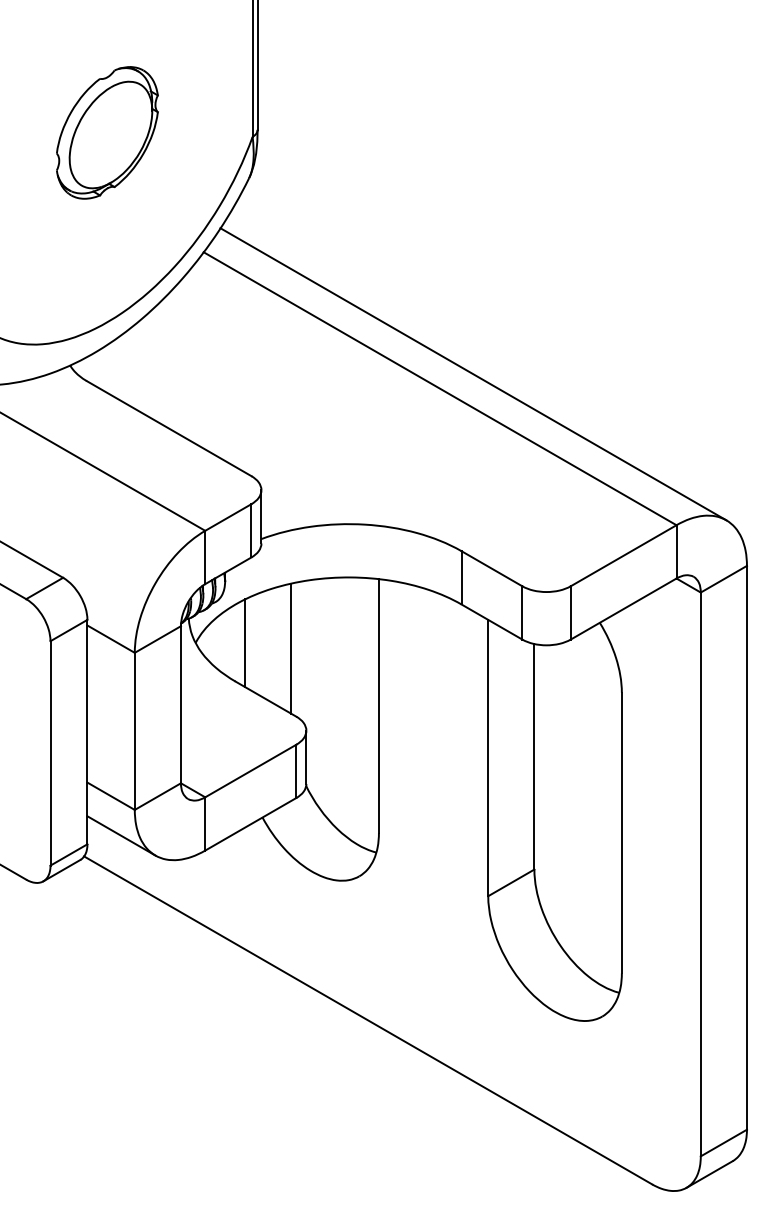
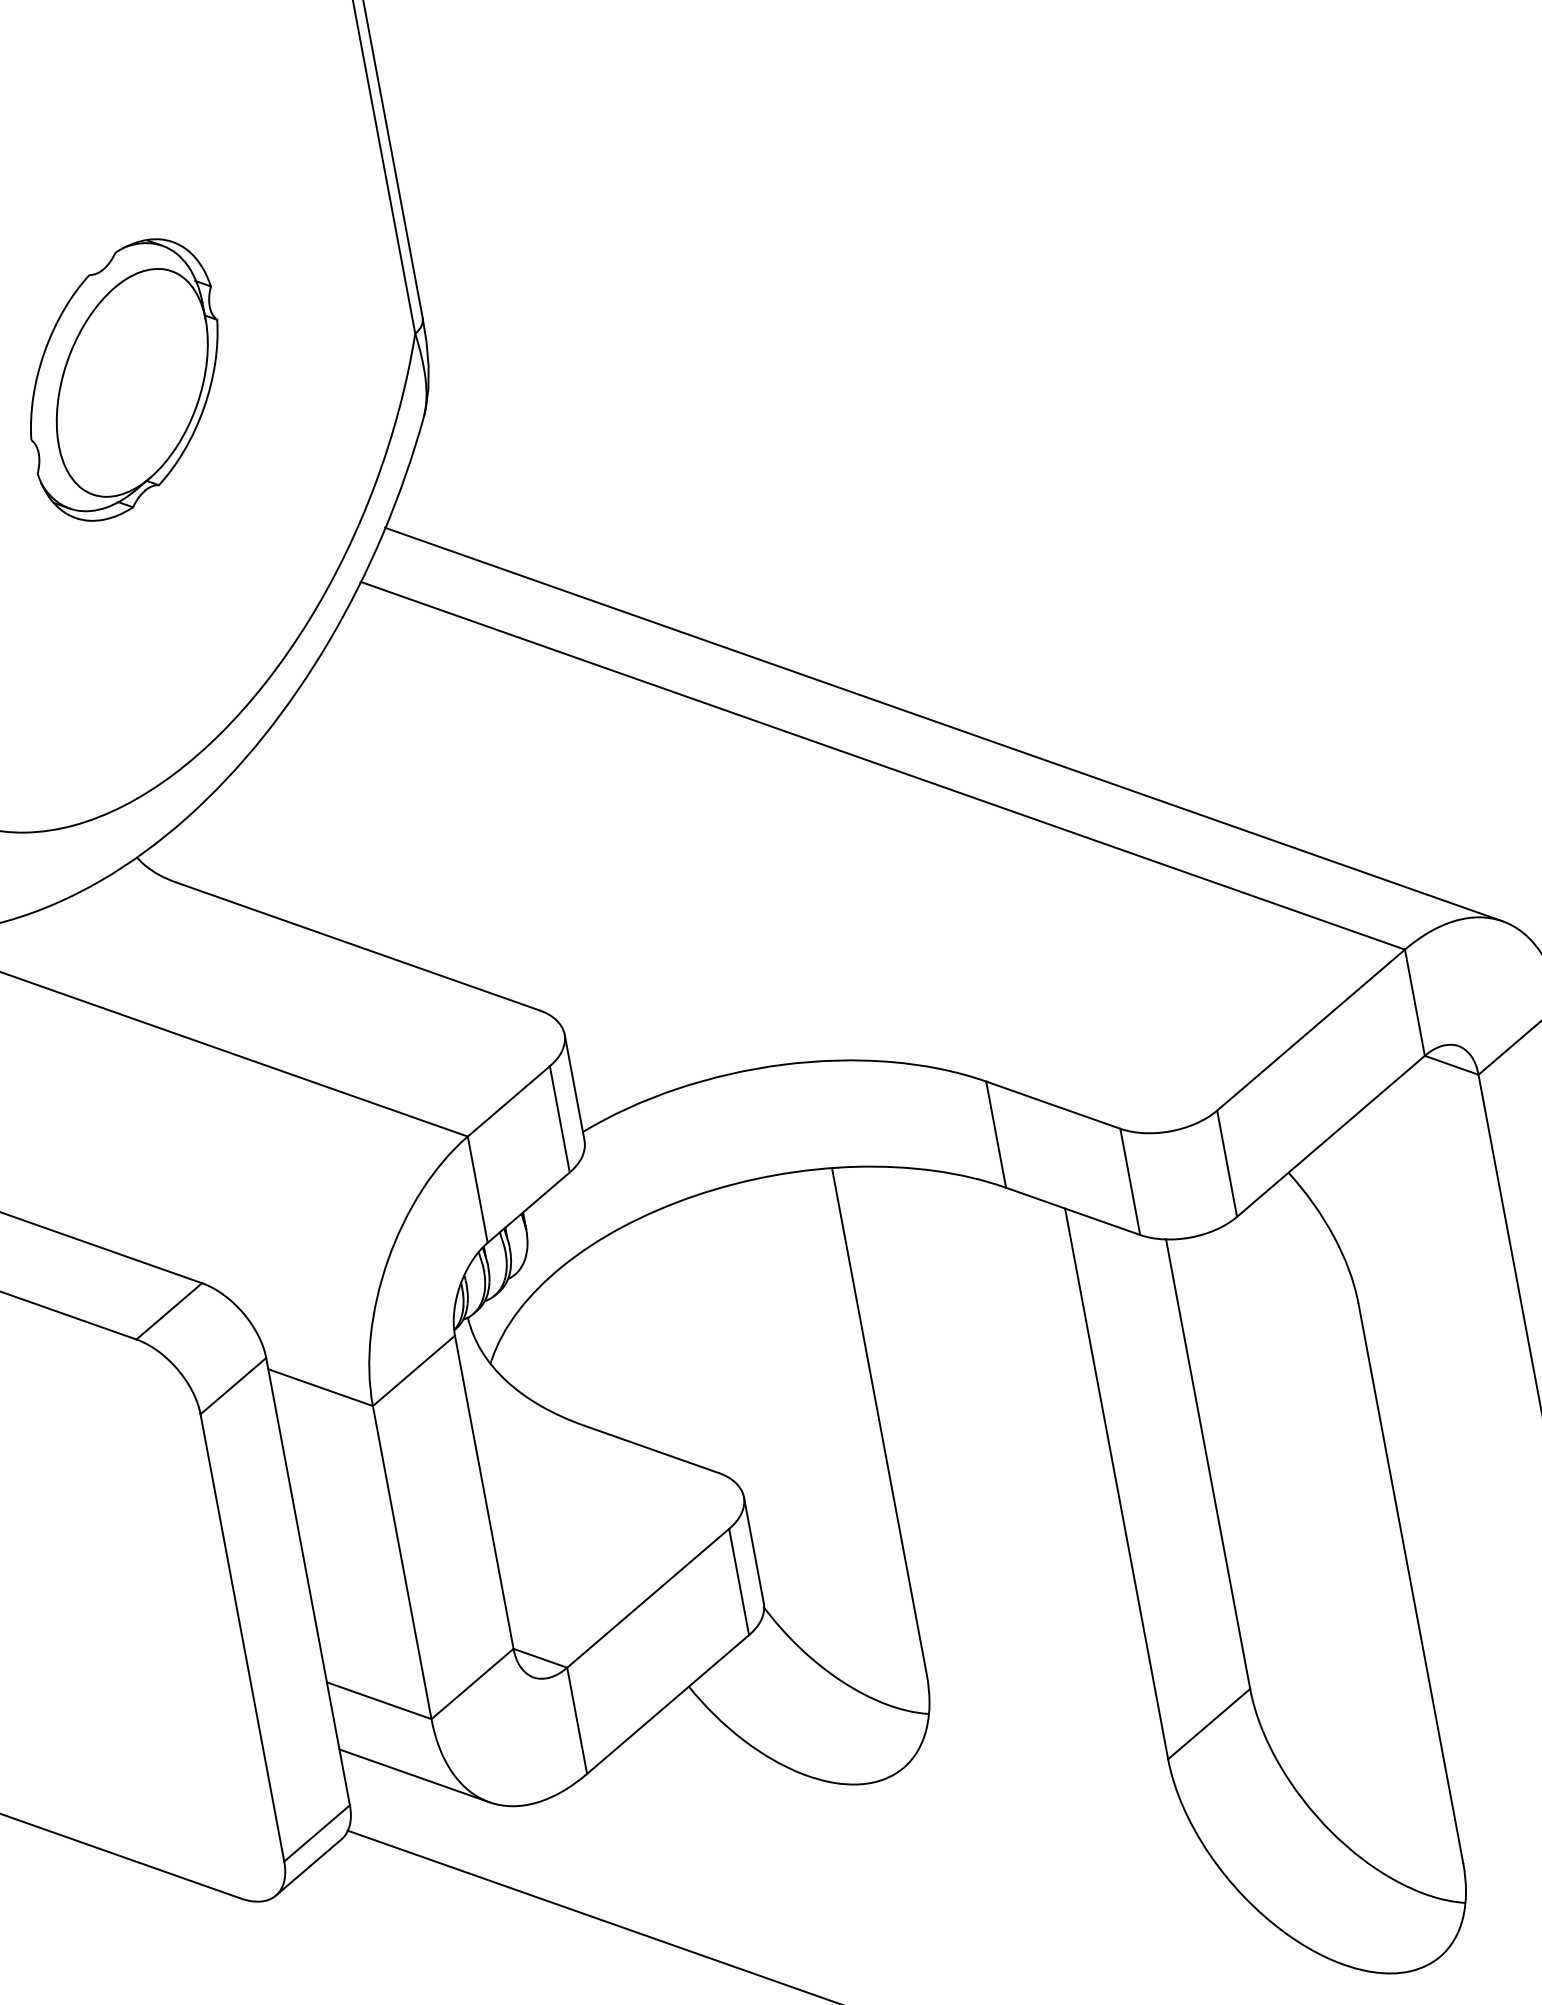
line: (245, 643) -> (590, 1346), removed
line: (291, 648) -> (683, 1338), removed

